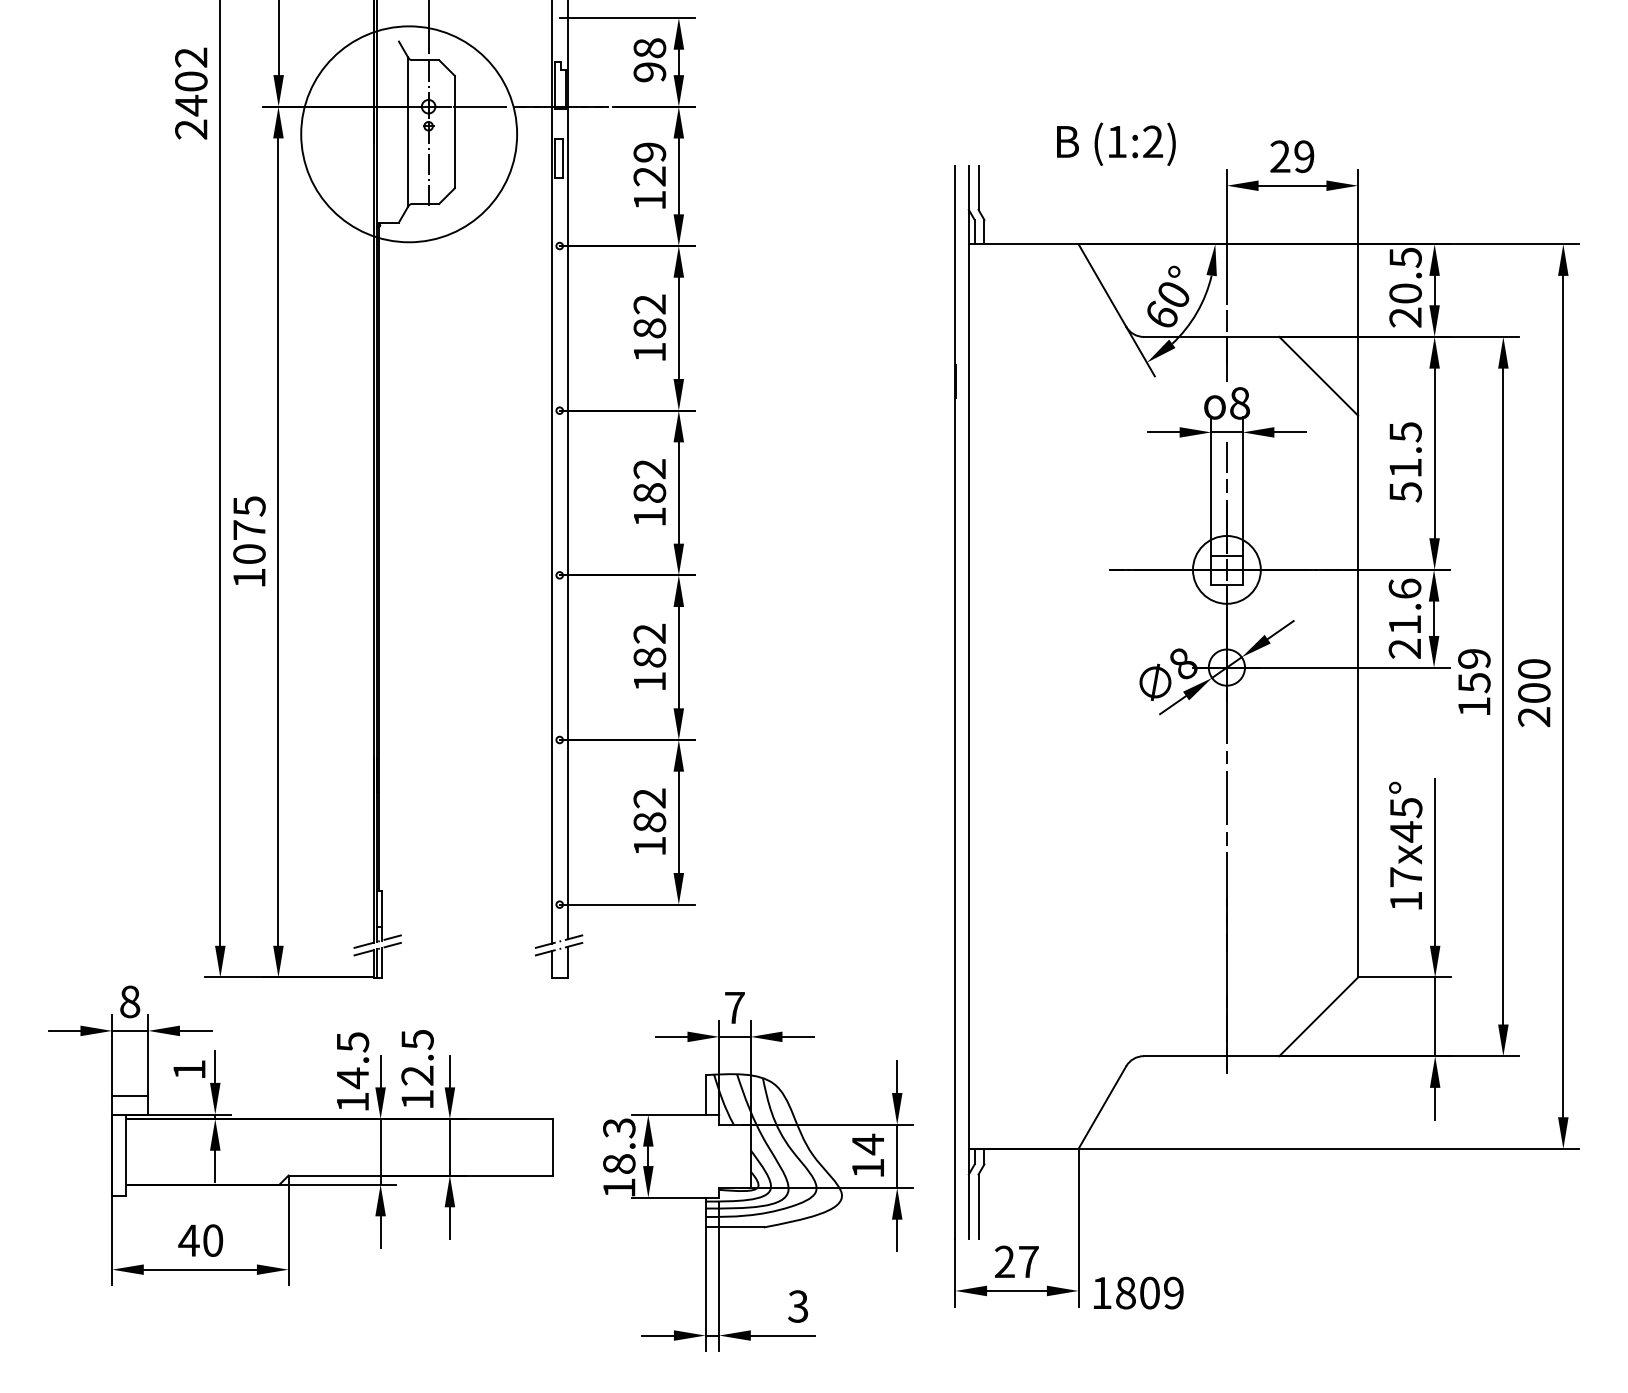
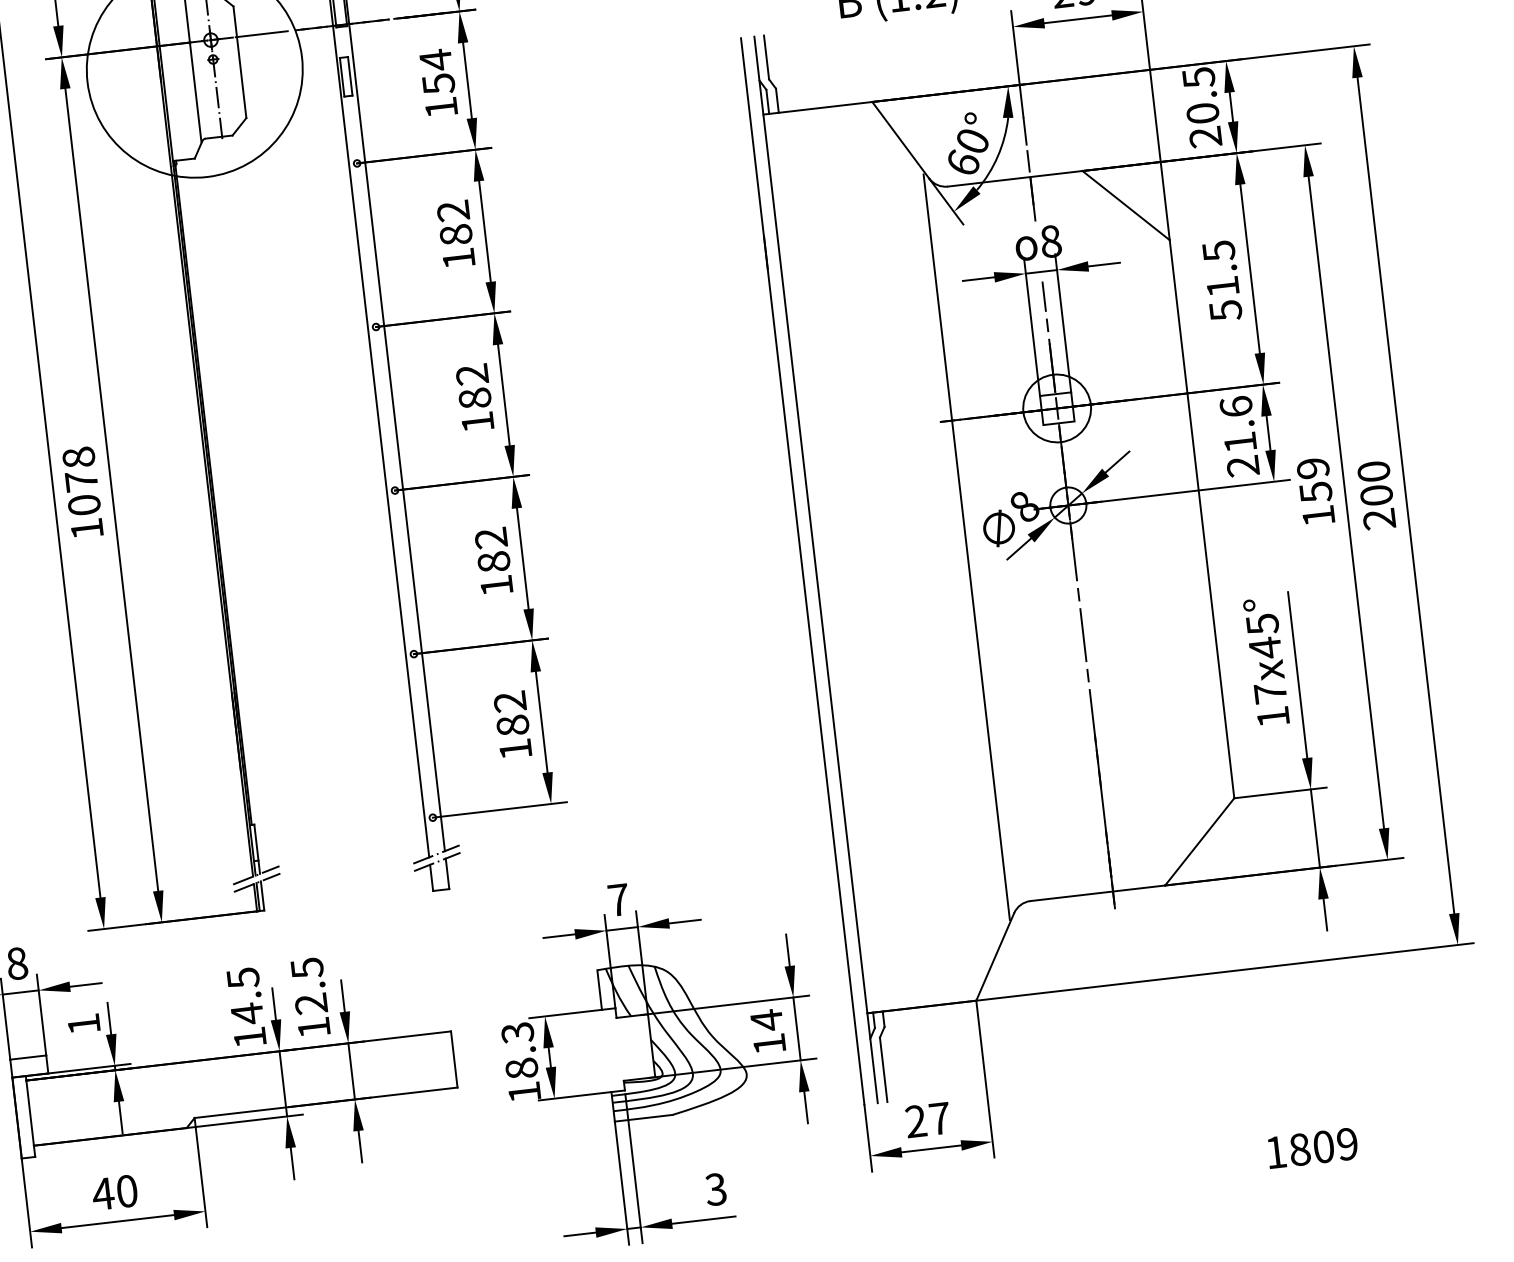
text: (649, 163) -> (436, 71), 129 -> 154
text: (249, 506) -> (78, 457), 1075 -> 1078
line: (1121, 697) -> (967, 547), added
text: (1138, 1292) -> (1312, 1147), moved

